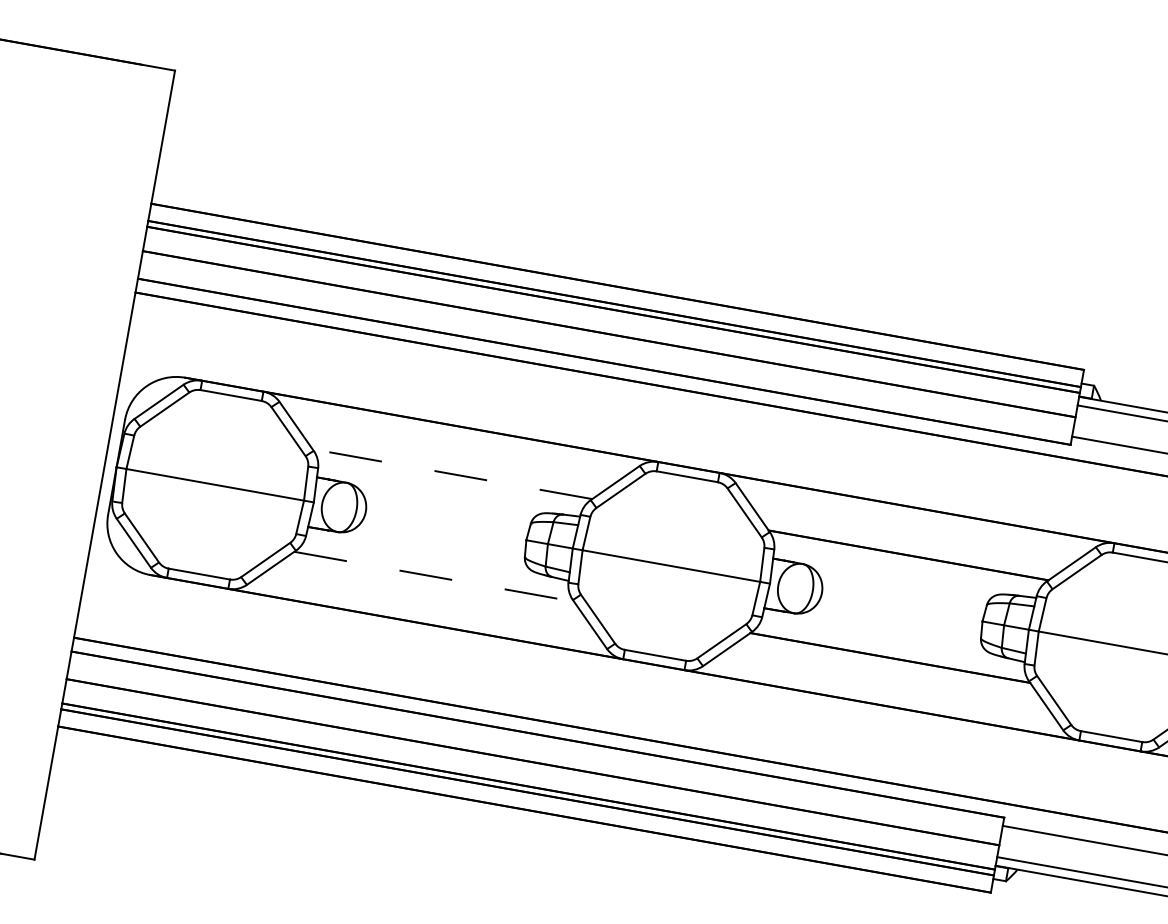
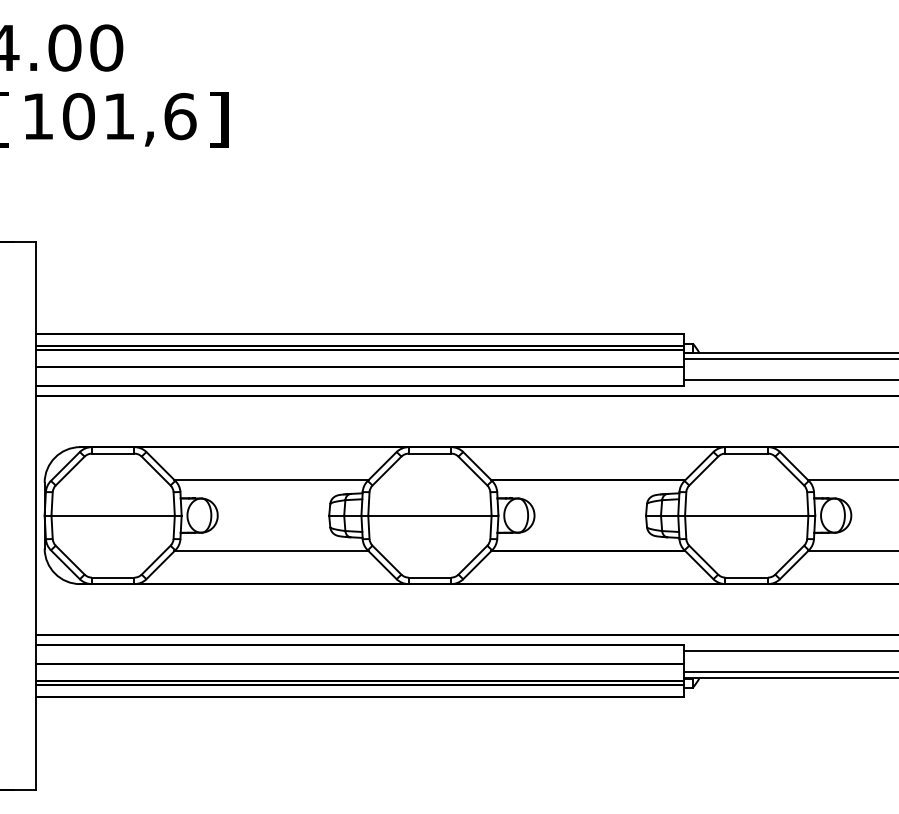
line: (452, 474) -> (271, 480), dashed -> solid
line: (435, 577) -> (272, 551), dashed -> solid

